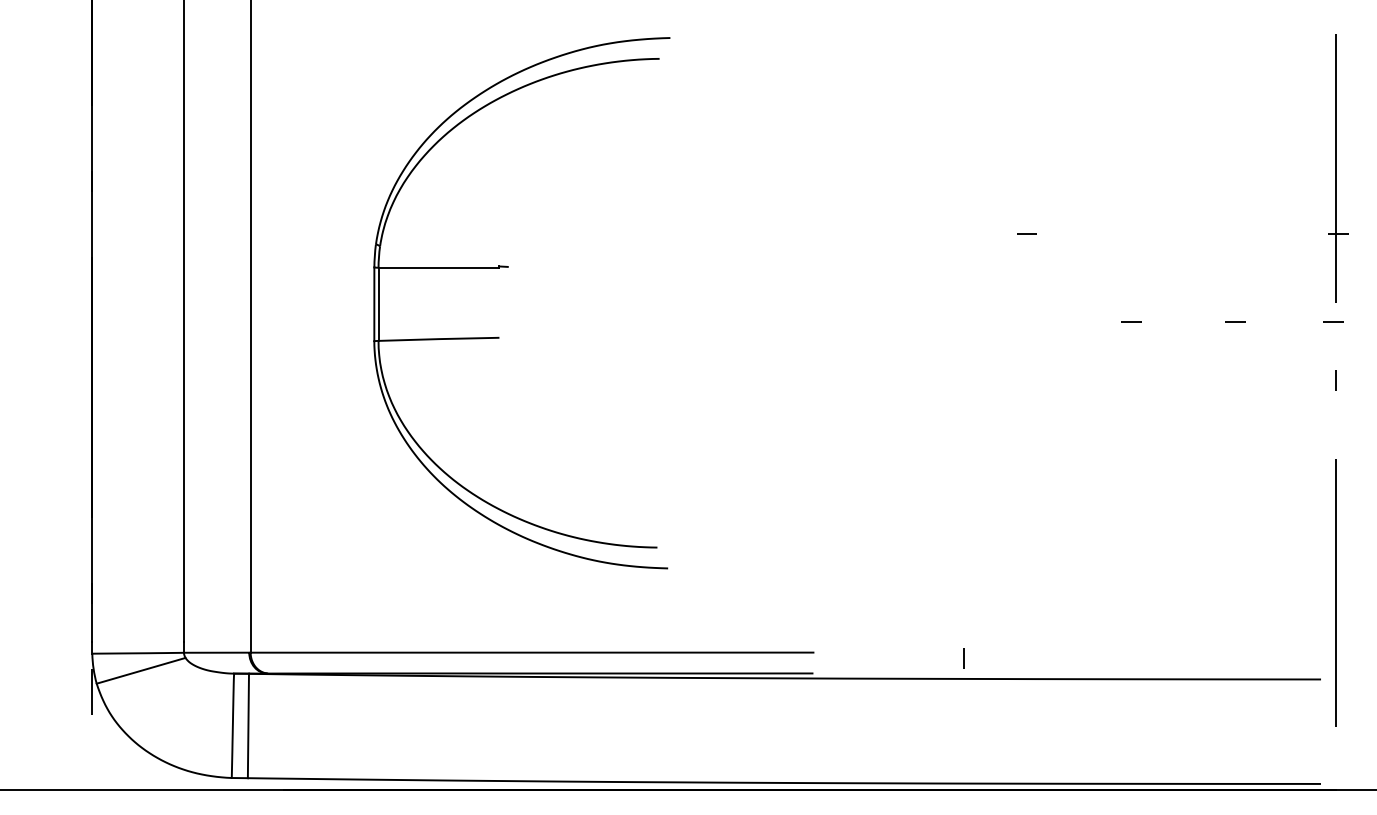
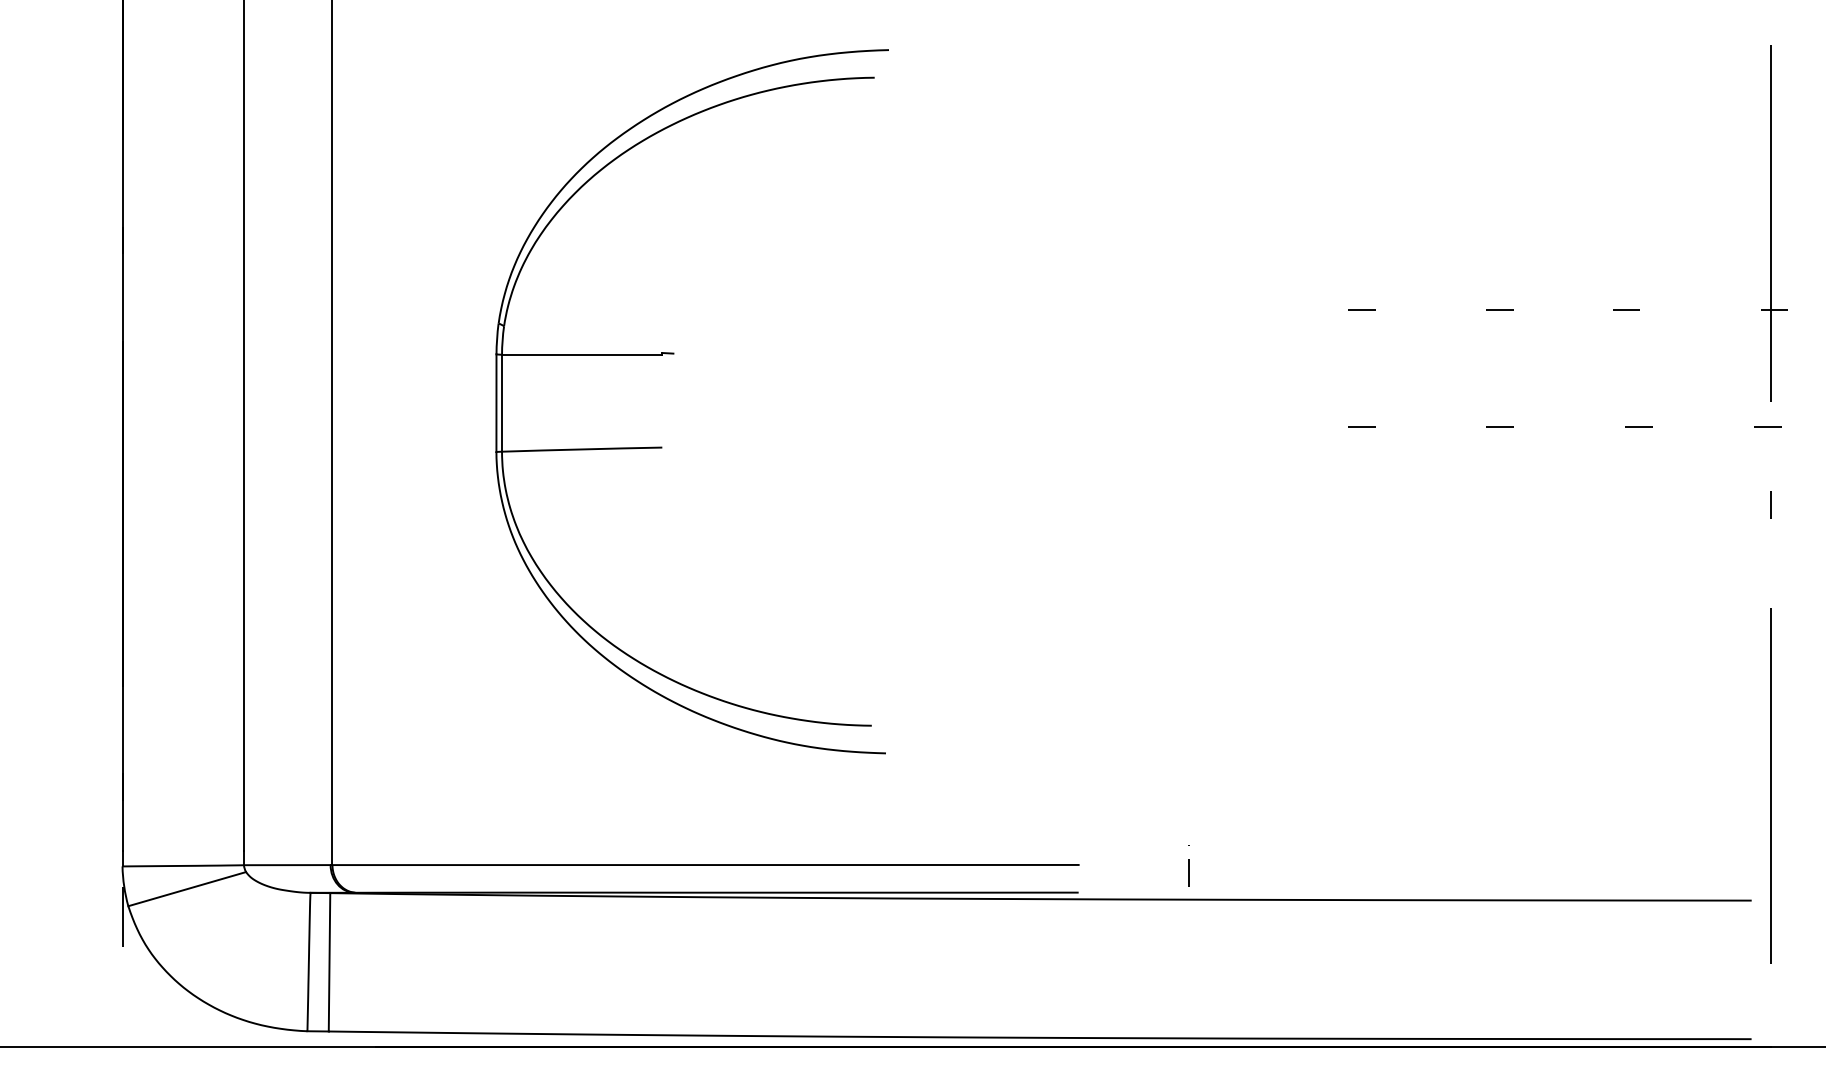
line: (1130, 233) -> (1499, 309), added
line: (1226, 233) -> (1626, 309), added
line: (1026, 321) -> (1361, 426), added
line: (963, 658) -> (1188, 872), moved

